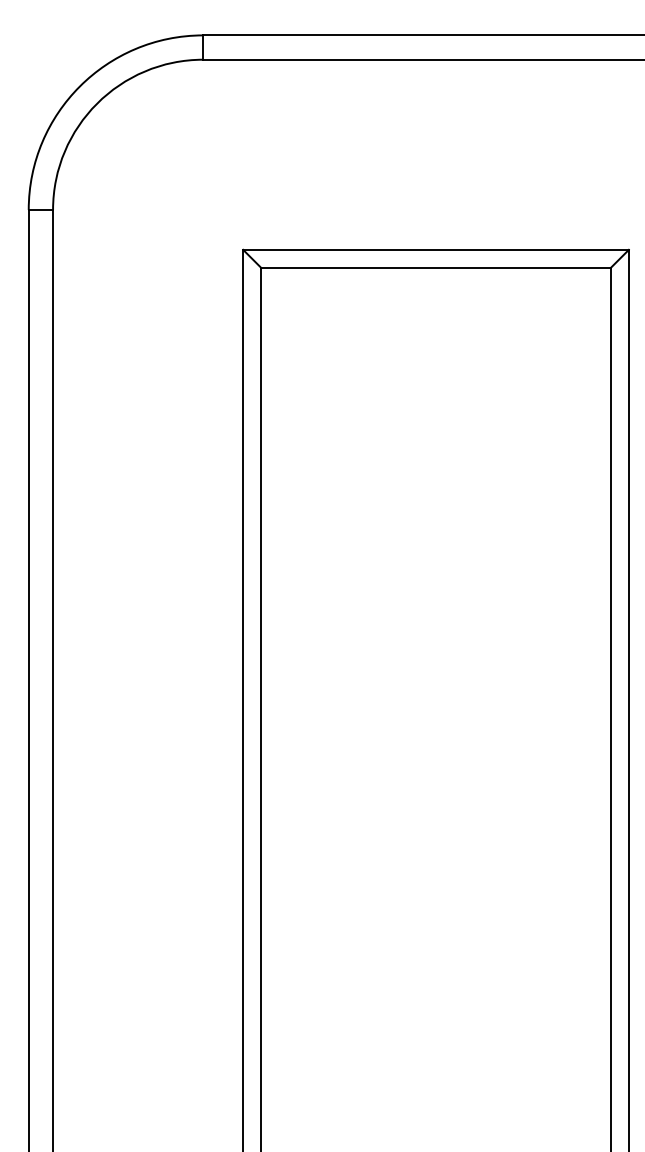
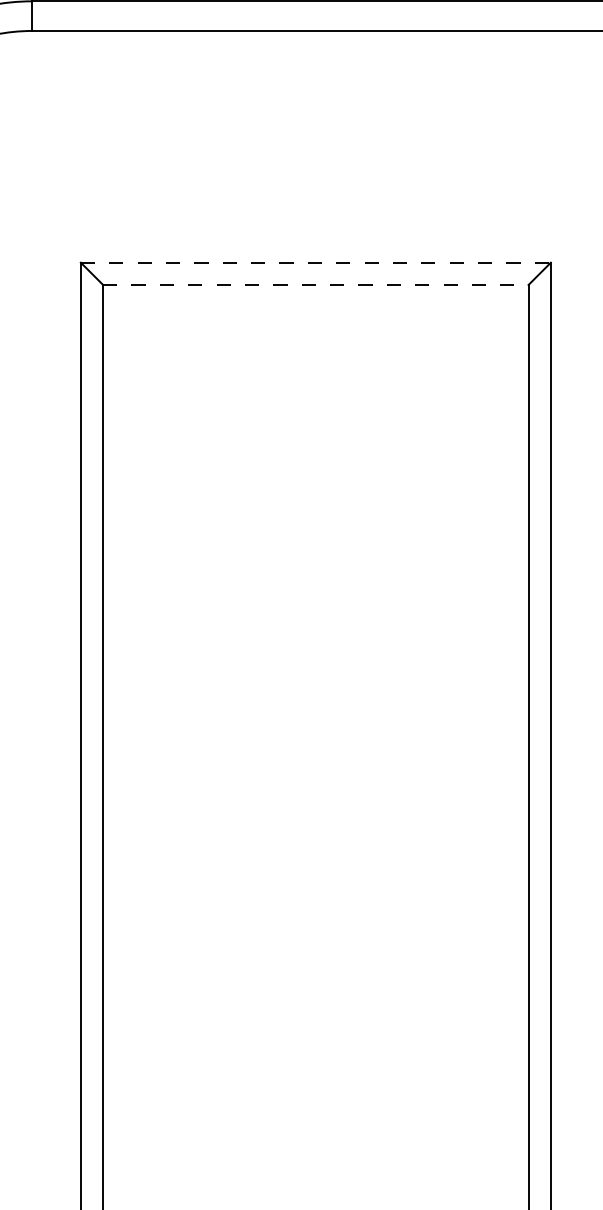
line: (436, 249) -> (316, 262), solid -> dashed
line: (436, 268) -> (316, 285), solid -> dashed

